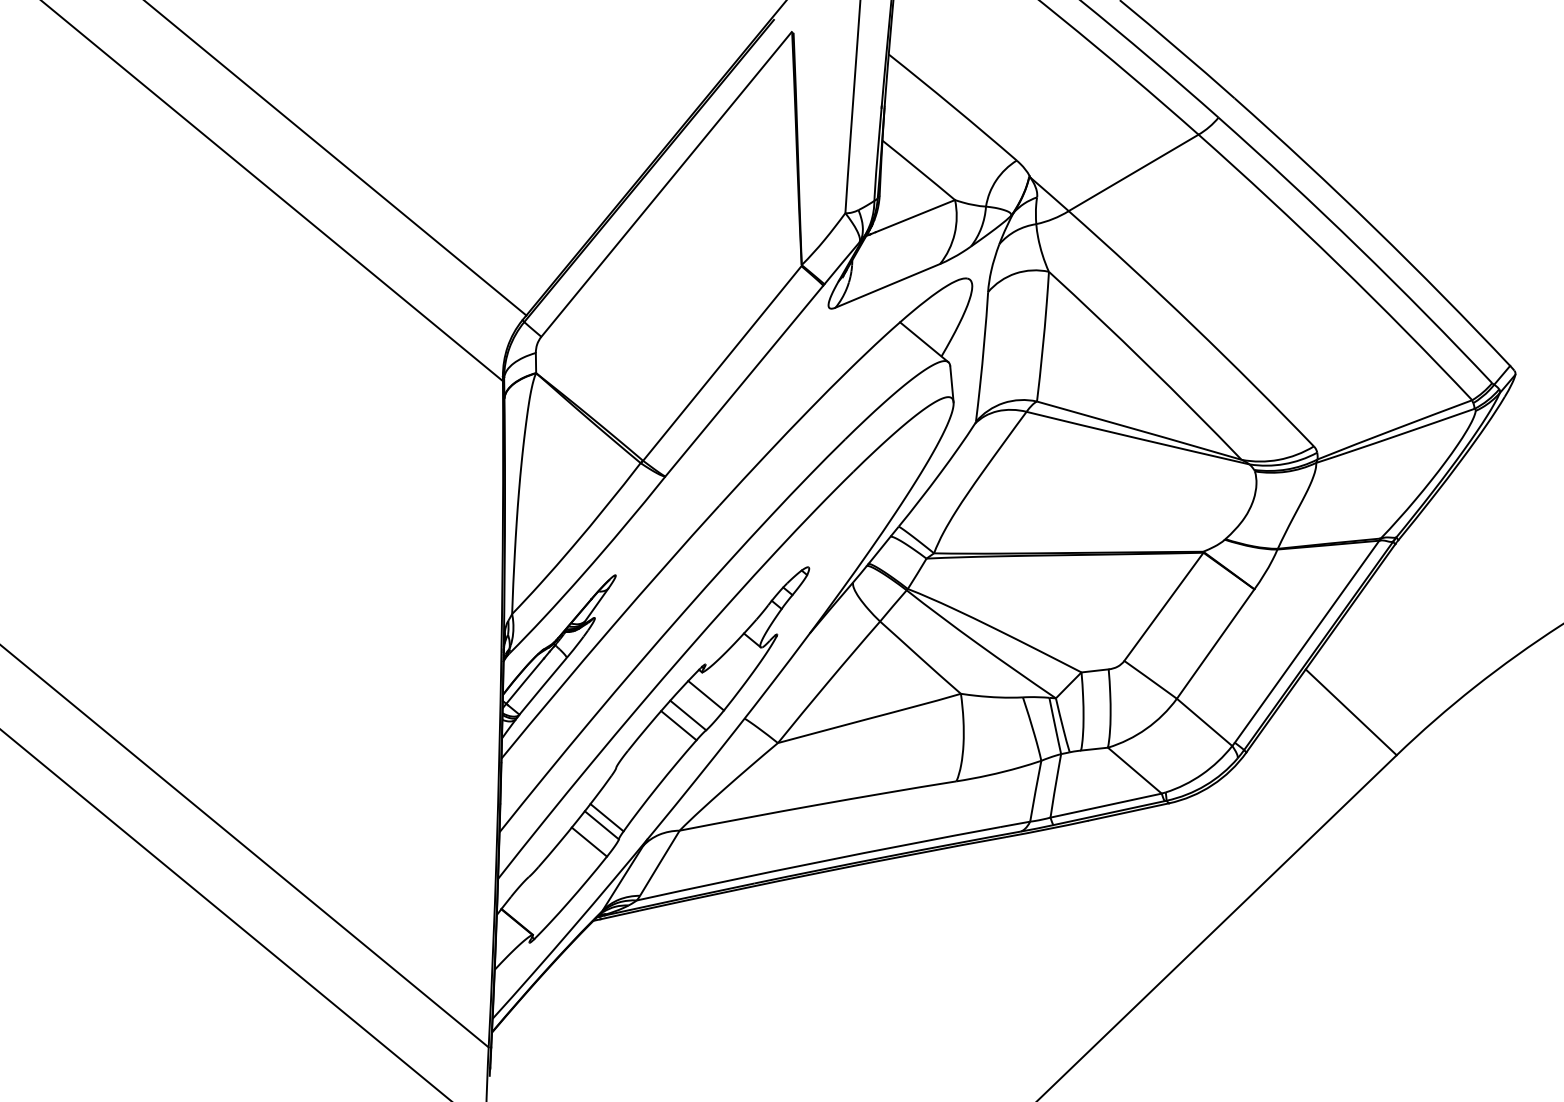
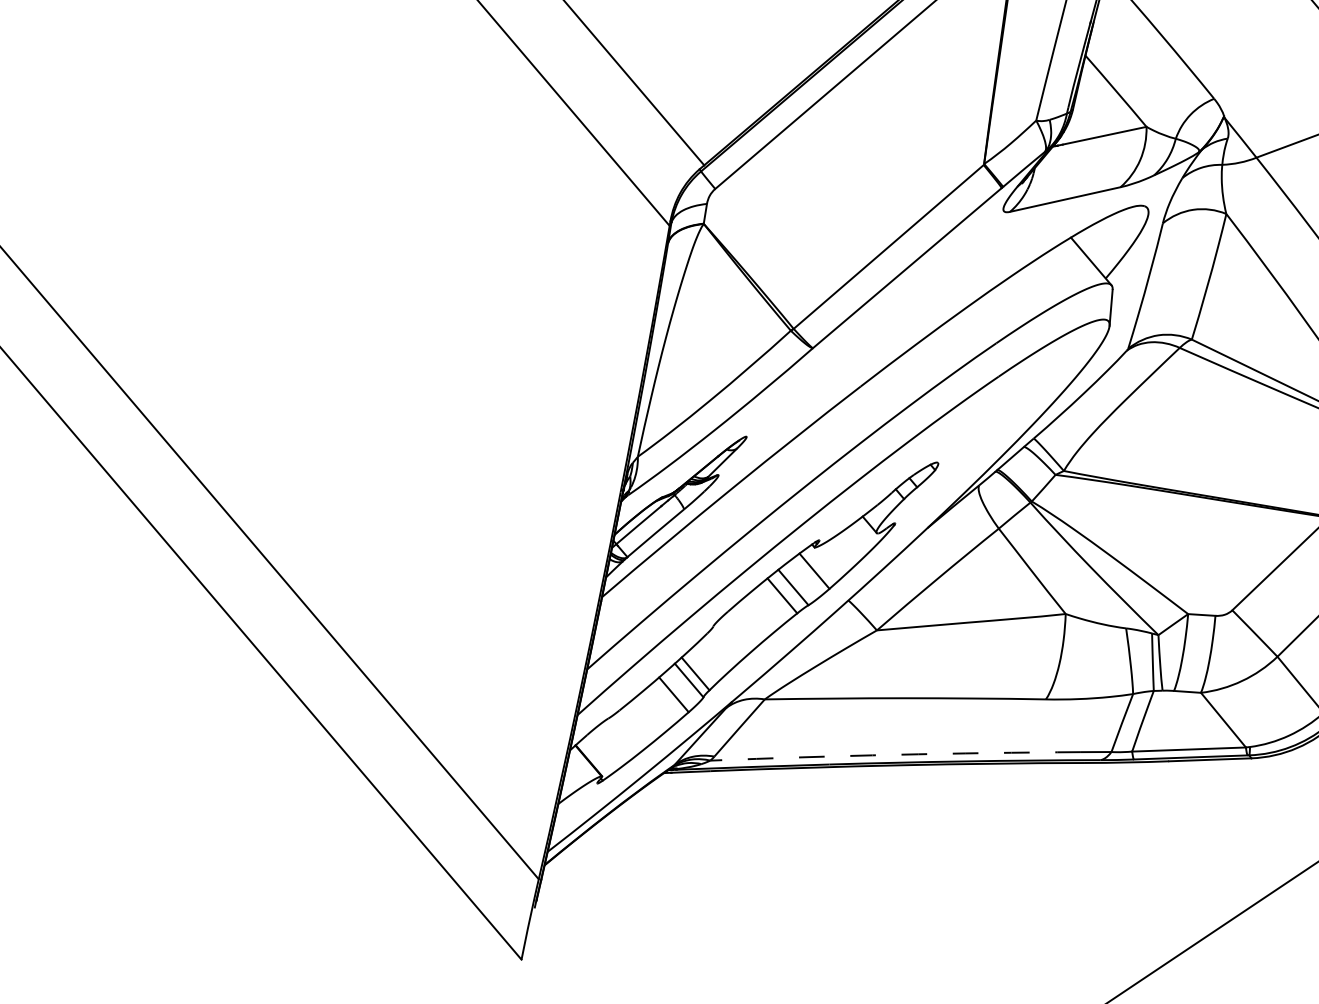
arc: (818, 862) -> (895, 755), solid -> dashed

